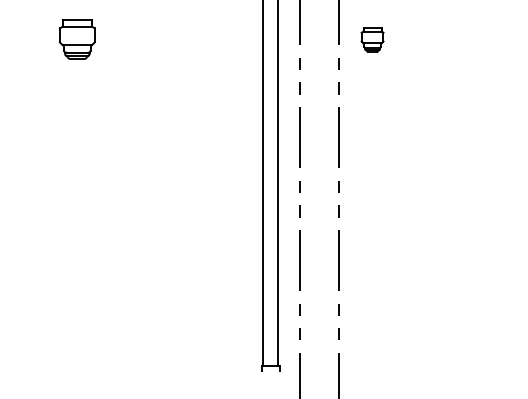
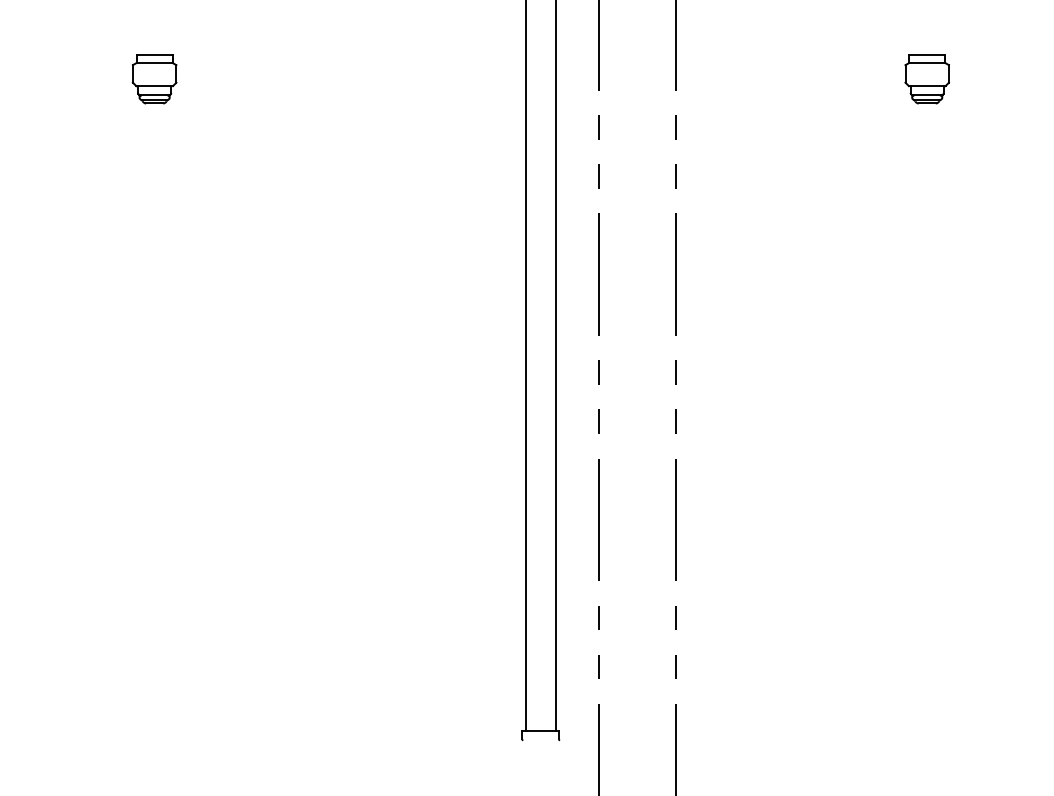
part: (77, 39) -> (154, 78), size x0.62
part: (372, 39) -> (927, 78), moved

